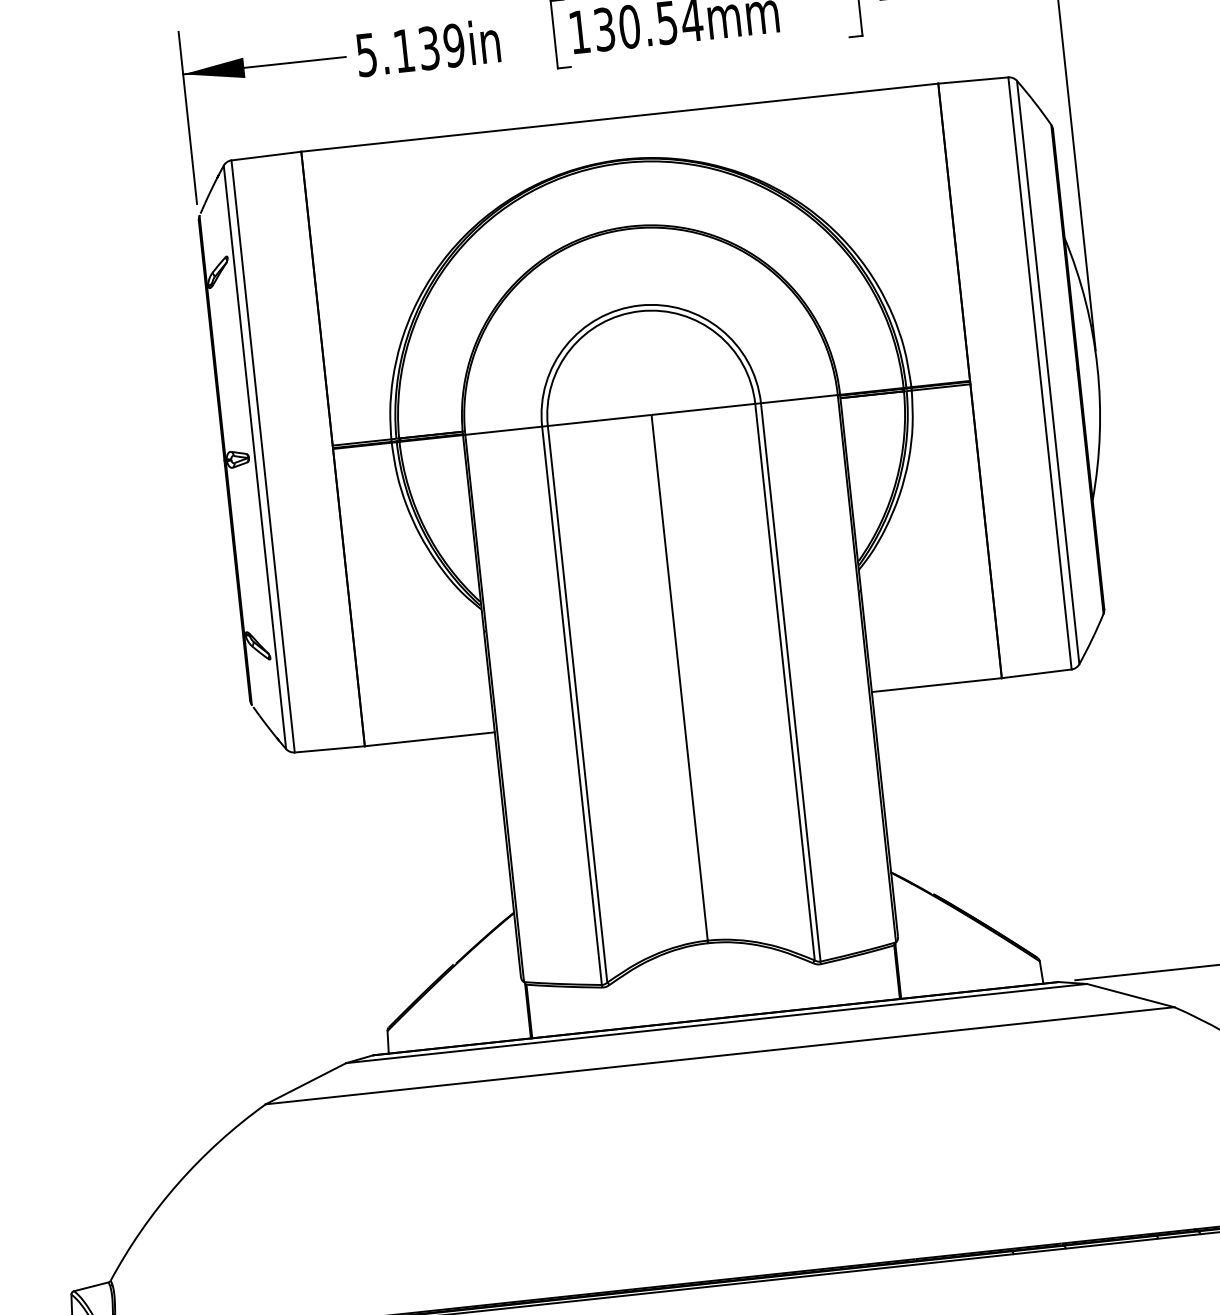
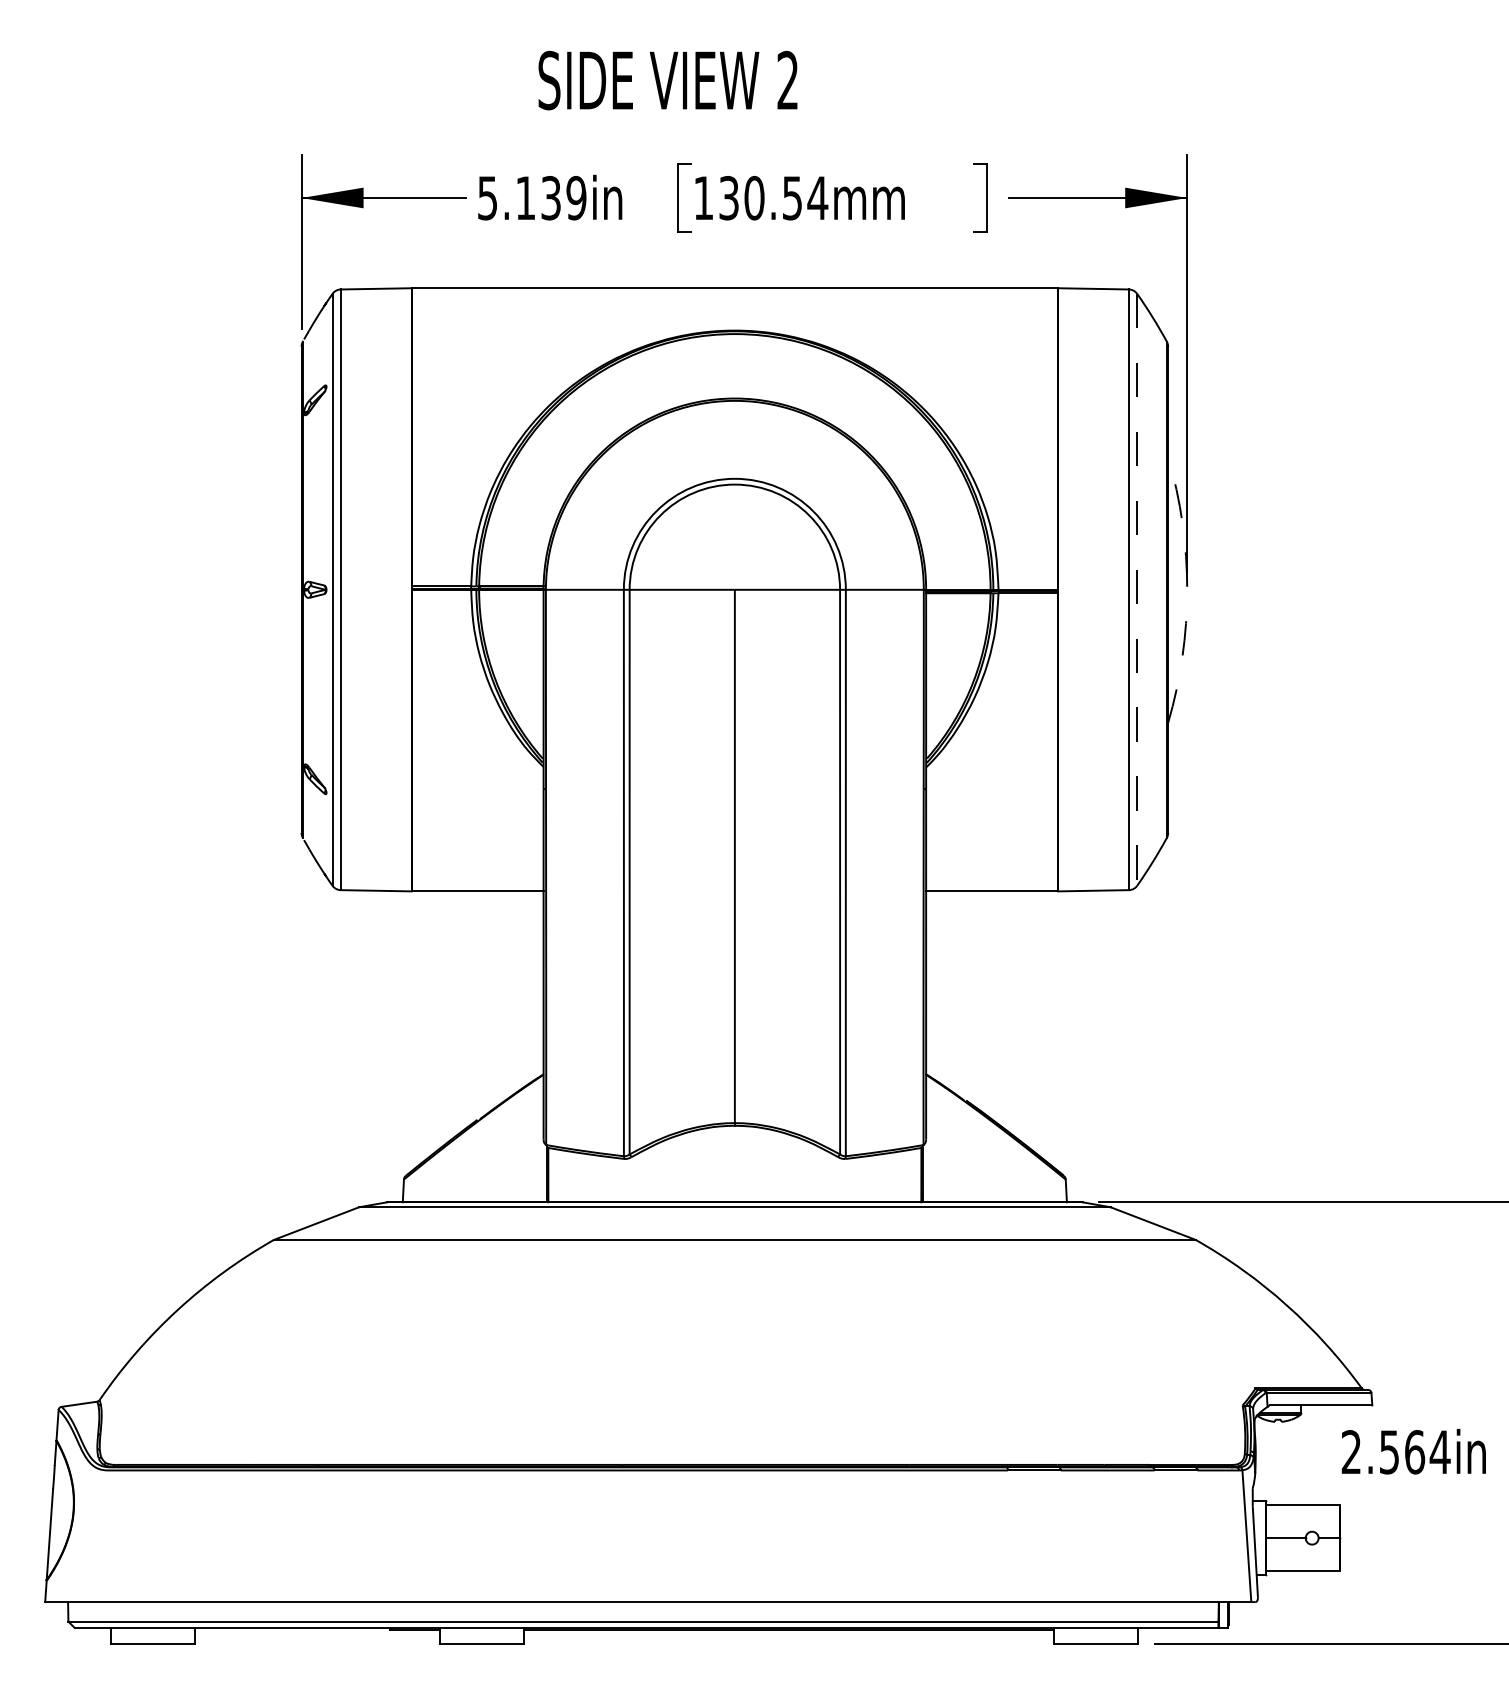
arc: (1097, 366) -> (1187, 589), solid -> dashed
line: (1048, 372) -> (1137, 589), solid -> dashed

